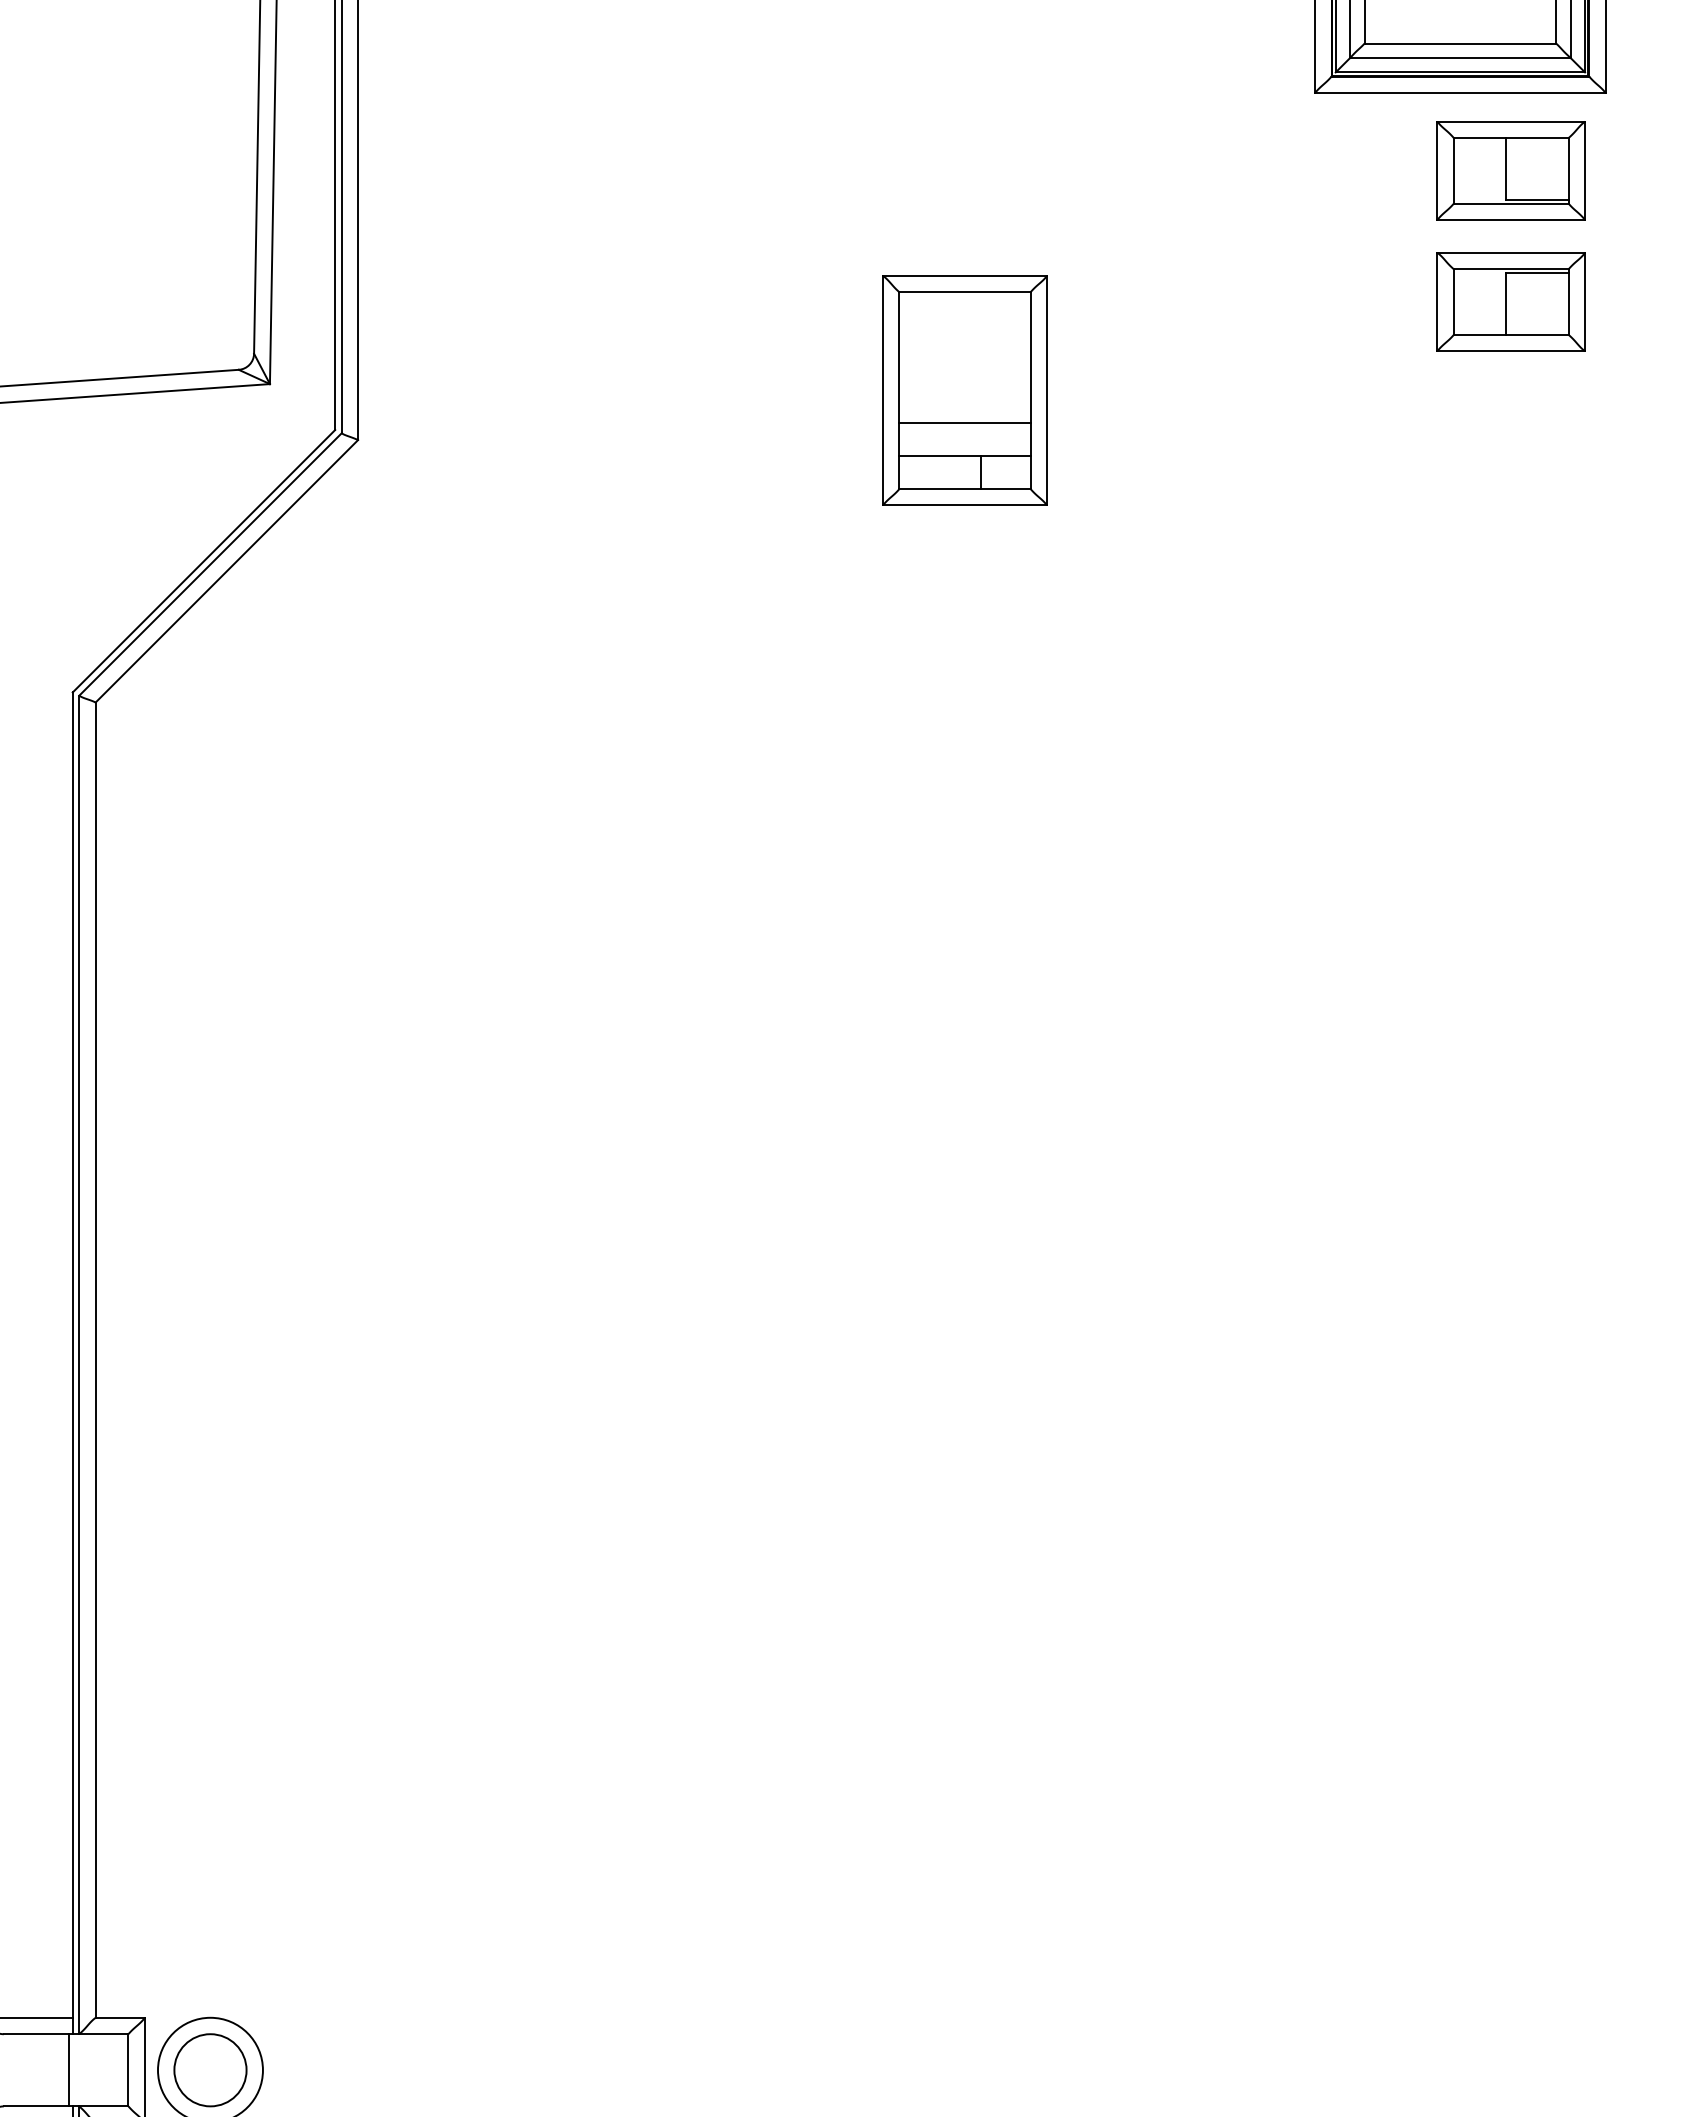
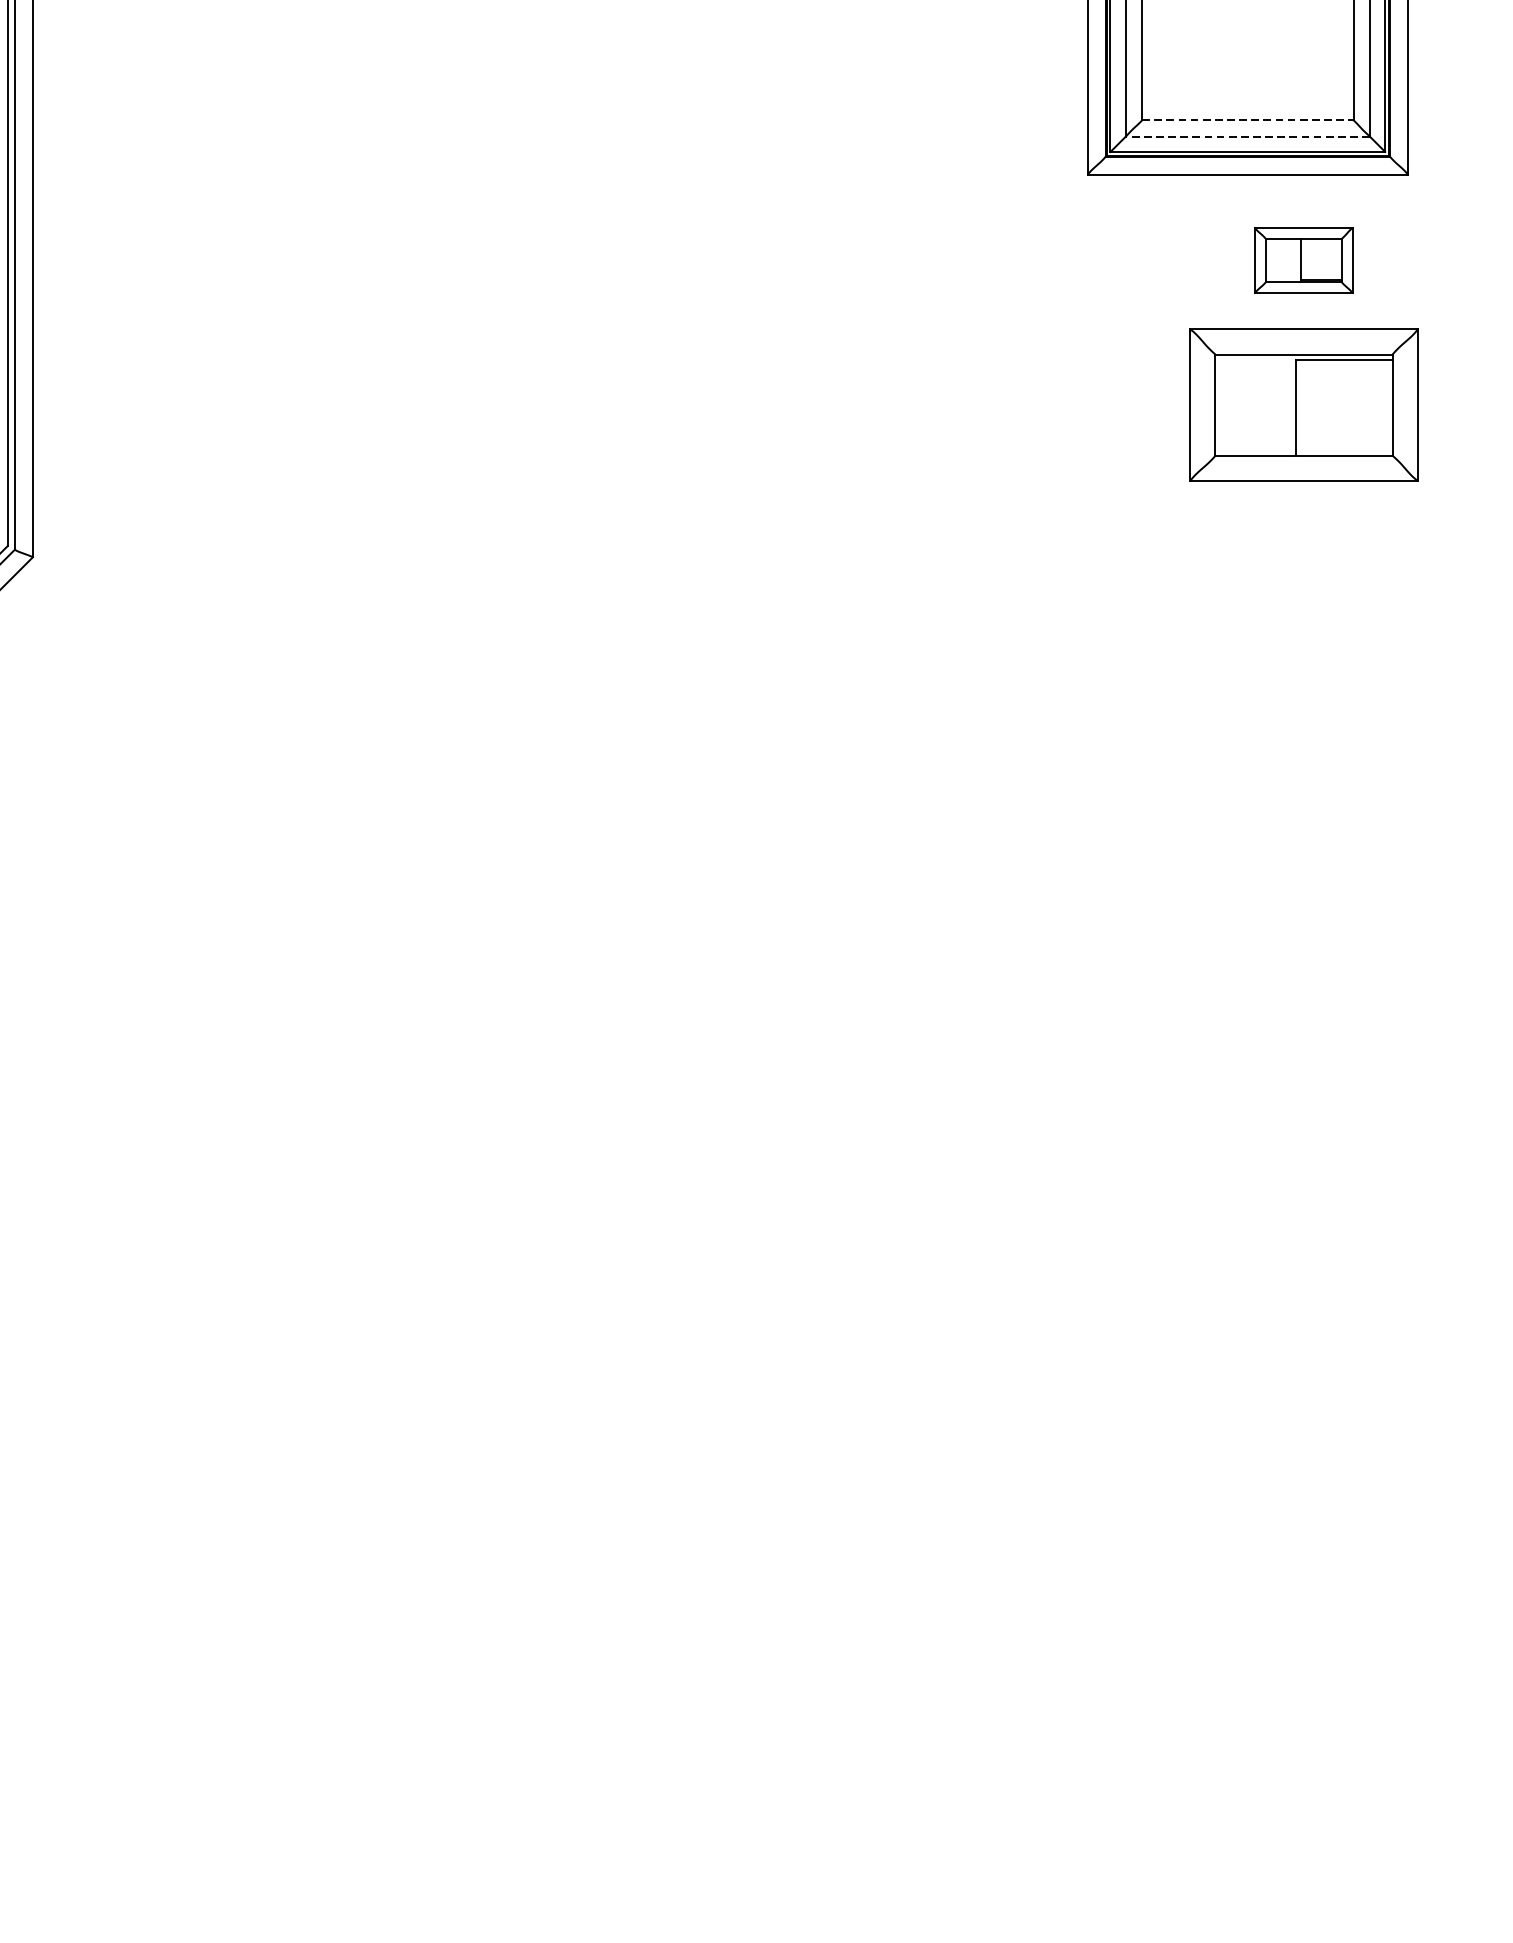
line: (1460, 43) -> (1247, 120), solid -> dashed
line: (1460, 58) -> (1247, 136), solid -> dashed
part: (1510, 170) -> (1303, 260), size x0.6
part: (1510, 301) -> (1303, 404), size x1.4
part: (964, 390) -> (701, 502), removed

